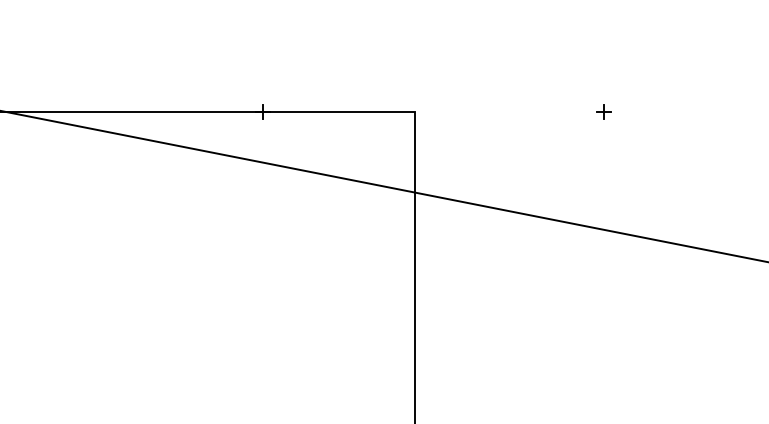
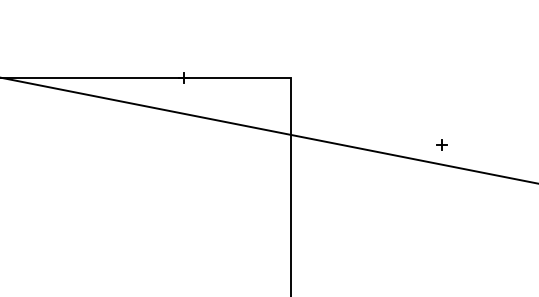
part: (603, 111) -> (441, 144), moved

